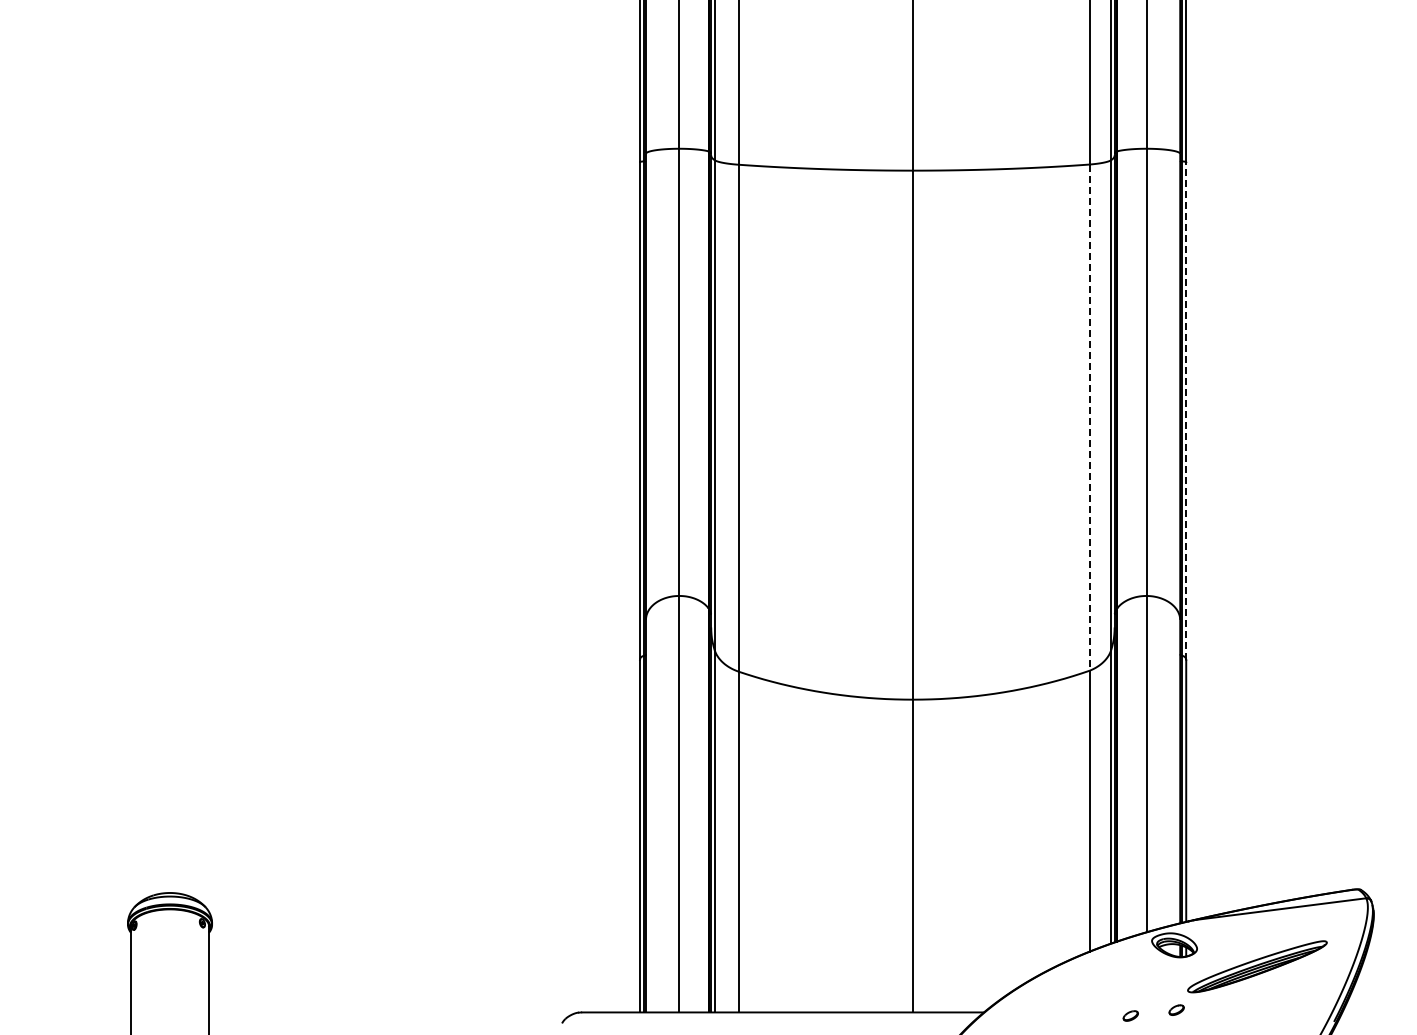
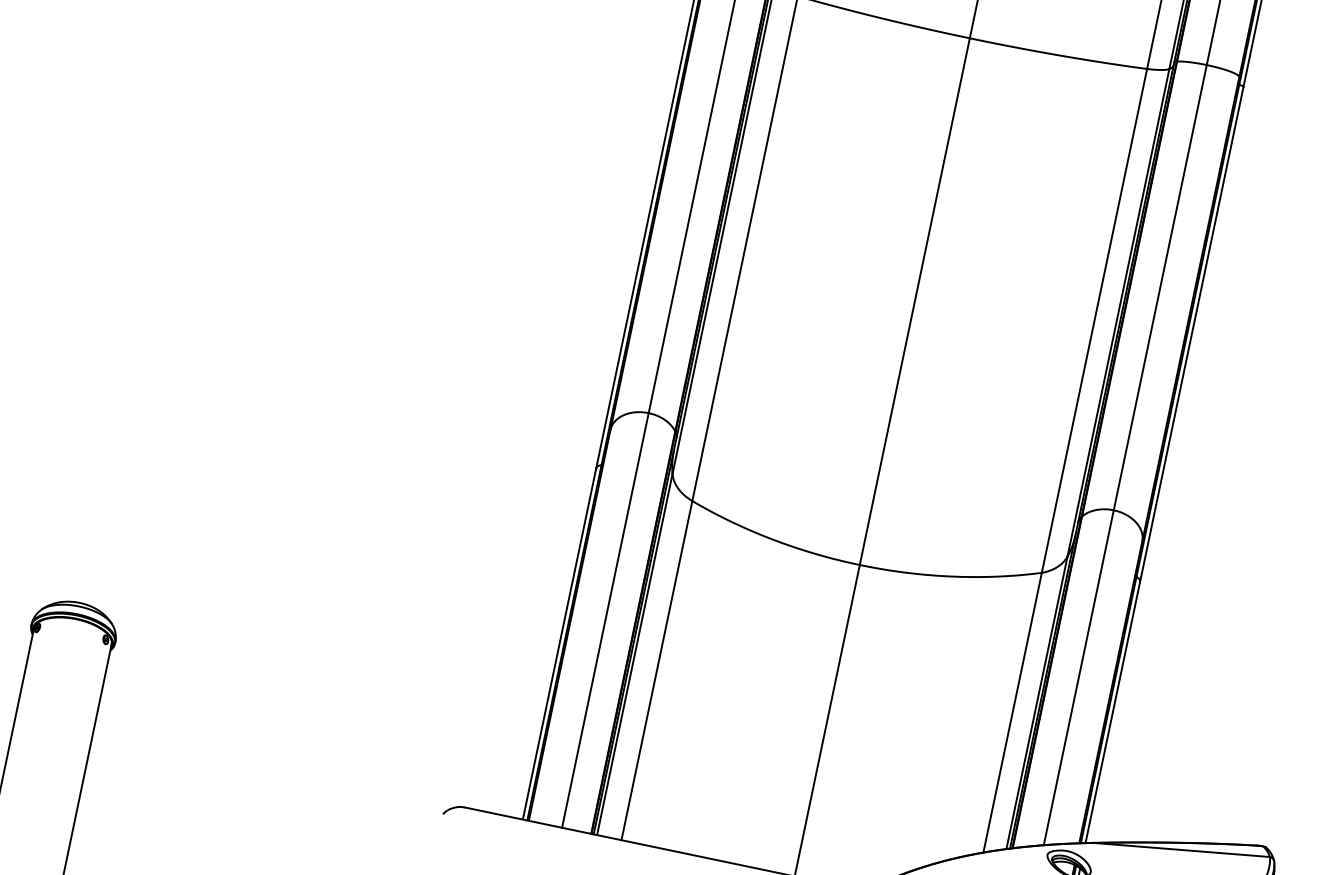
line: (1186, 411) -> (1191, 334), dashed -> solid
line: (1089, 418) -> (1093, 321), dashed -> solid

